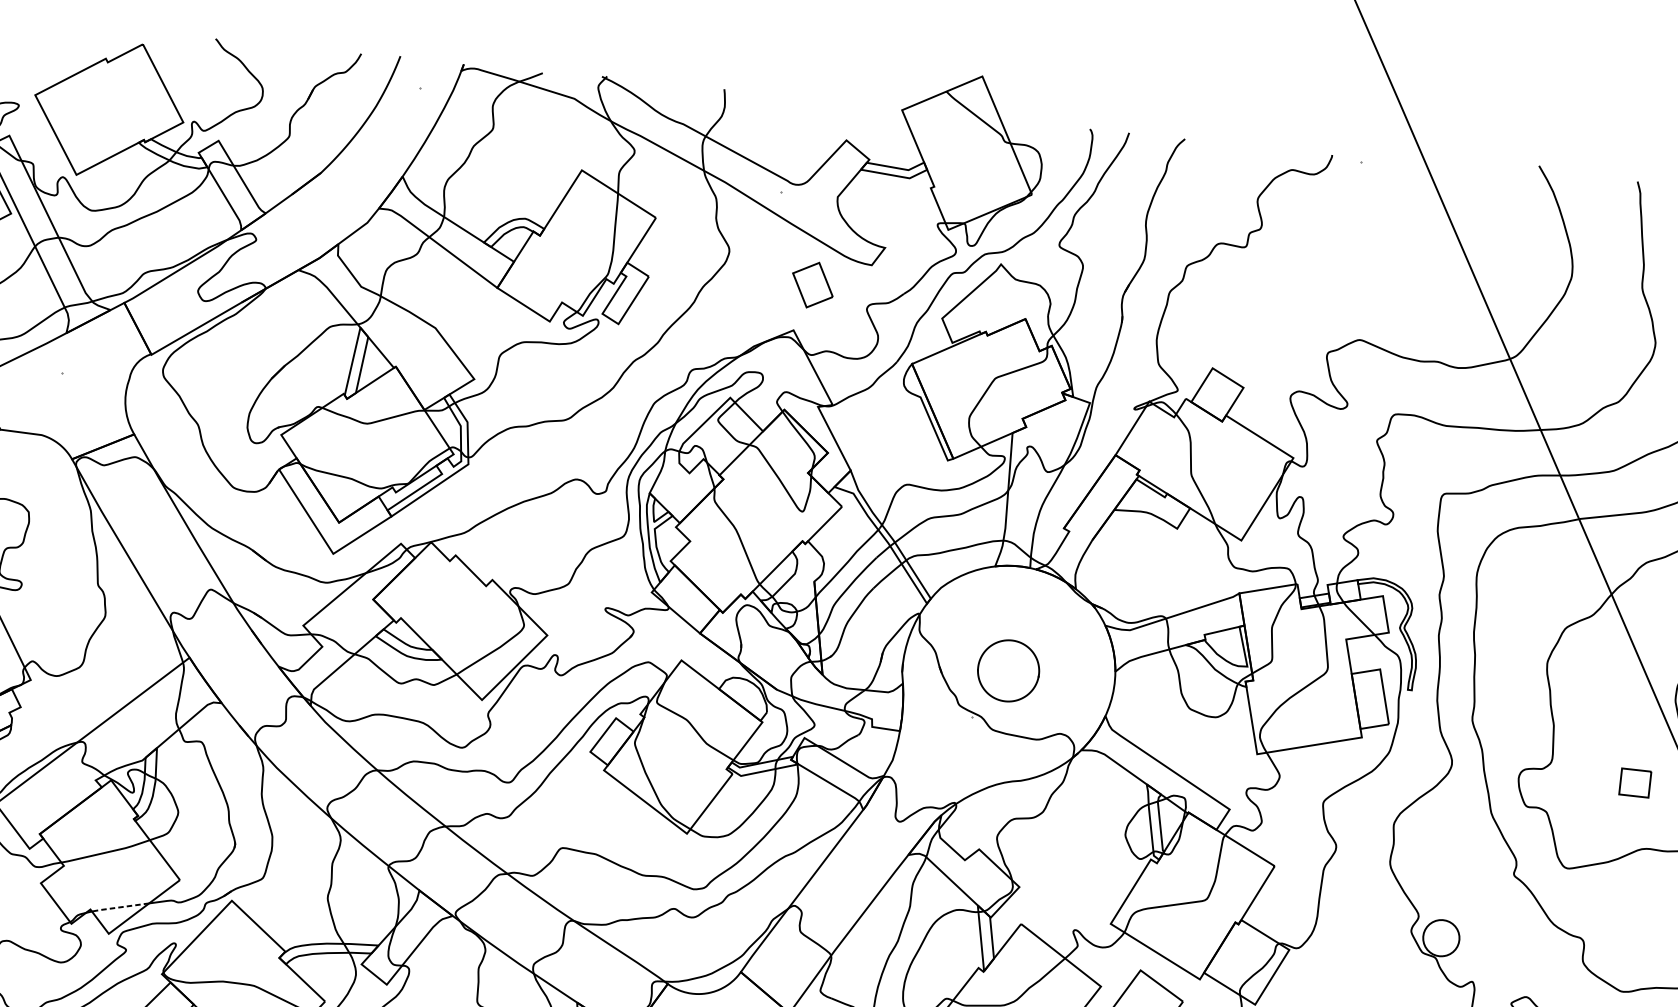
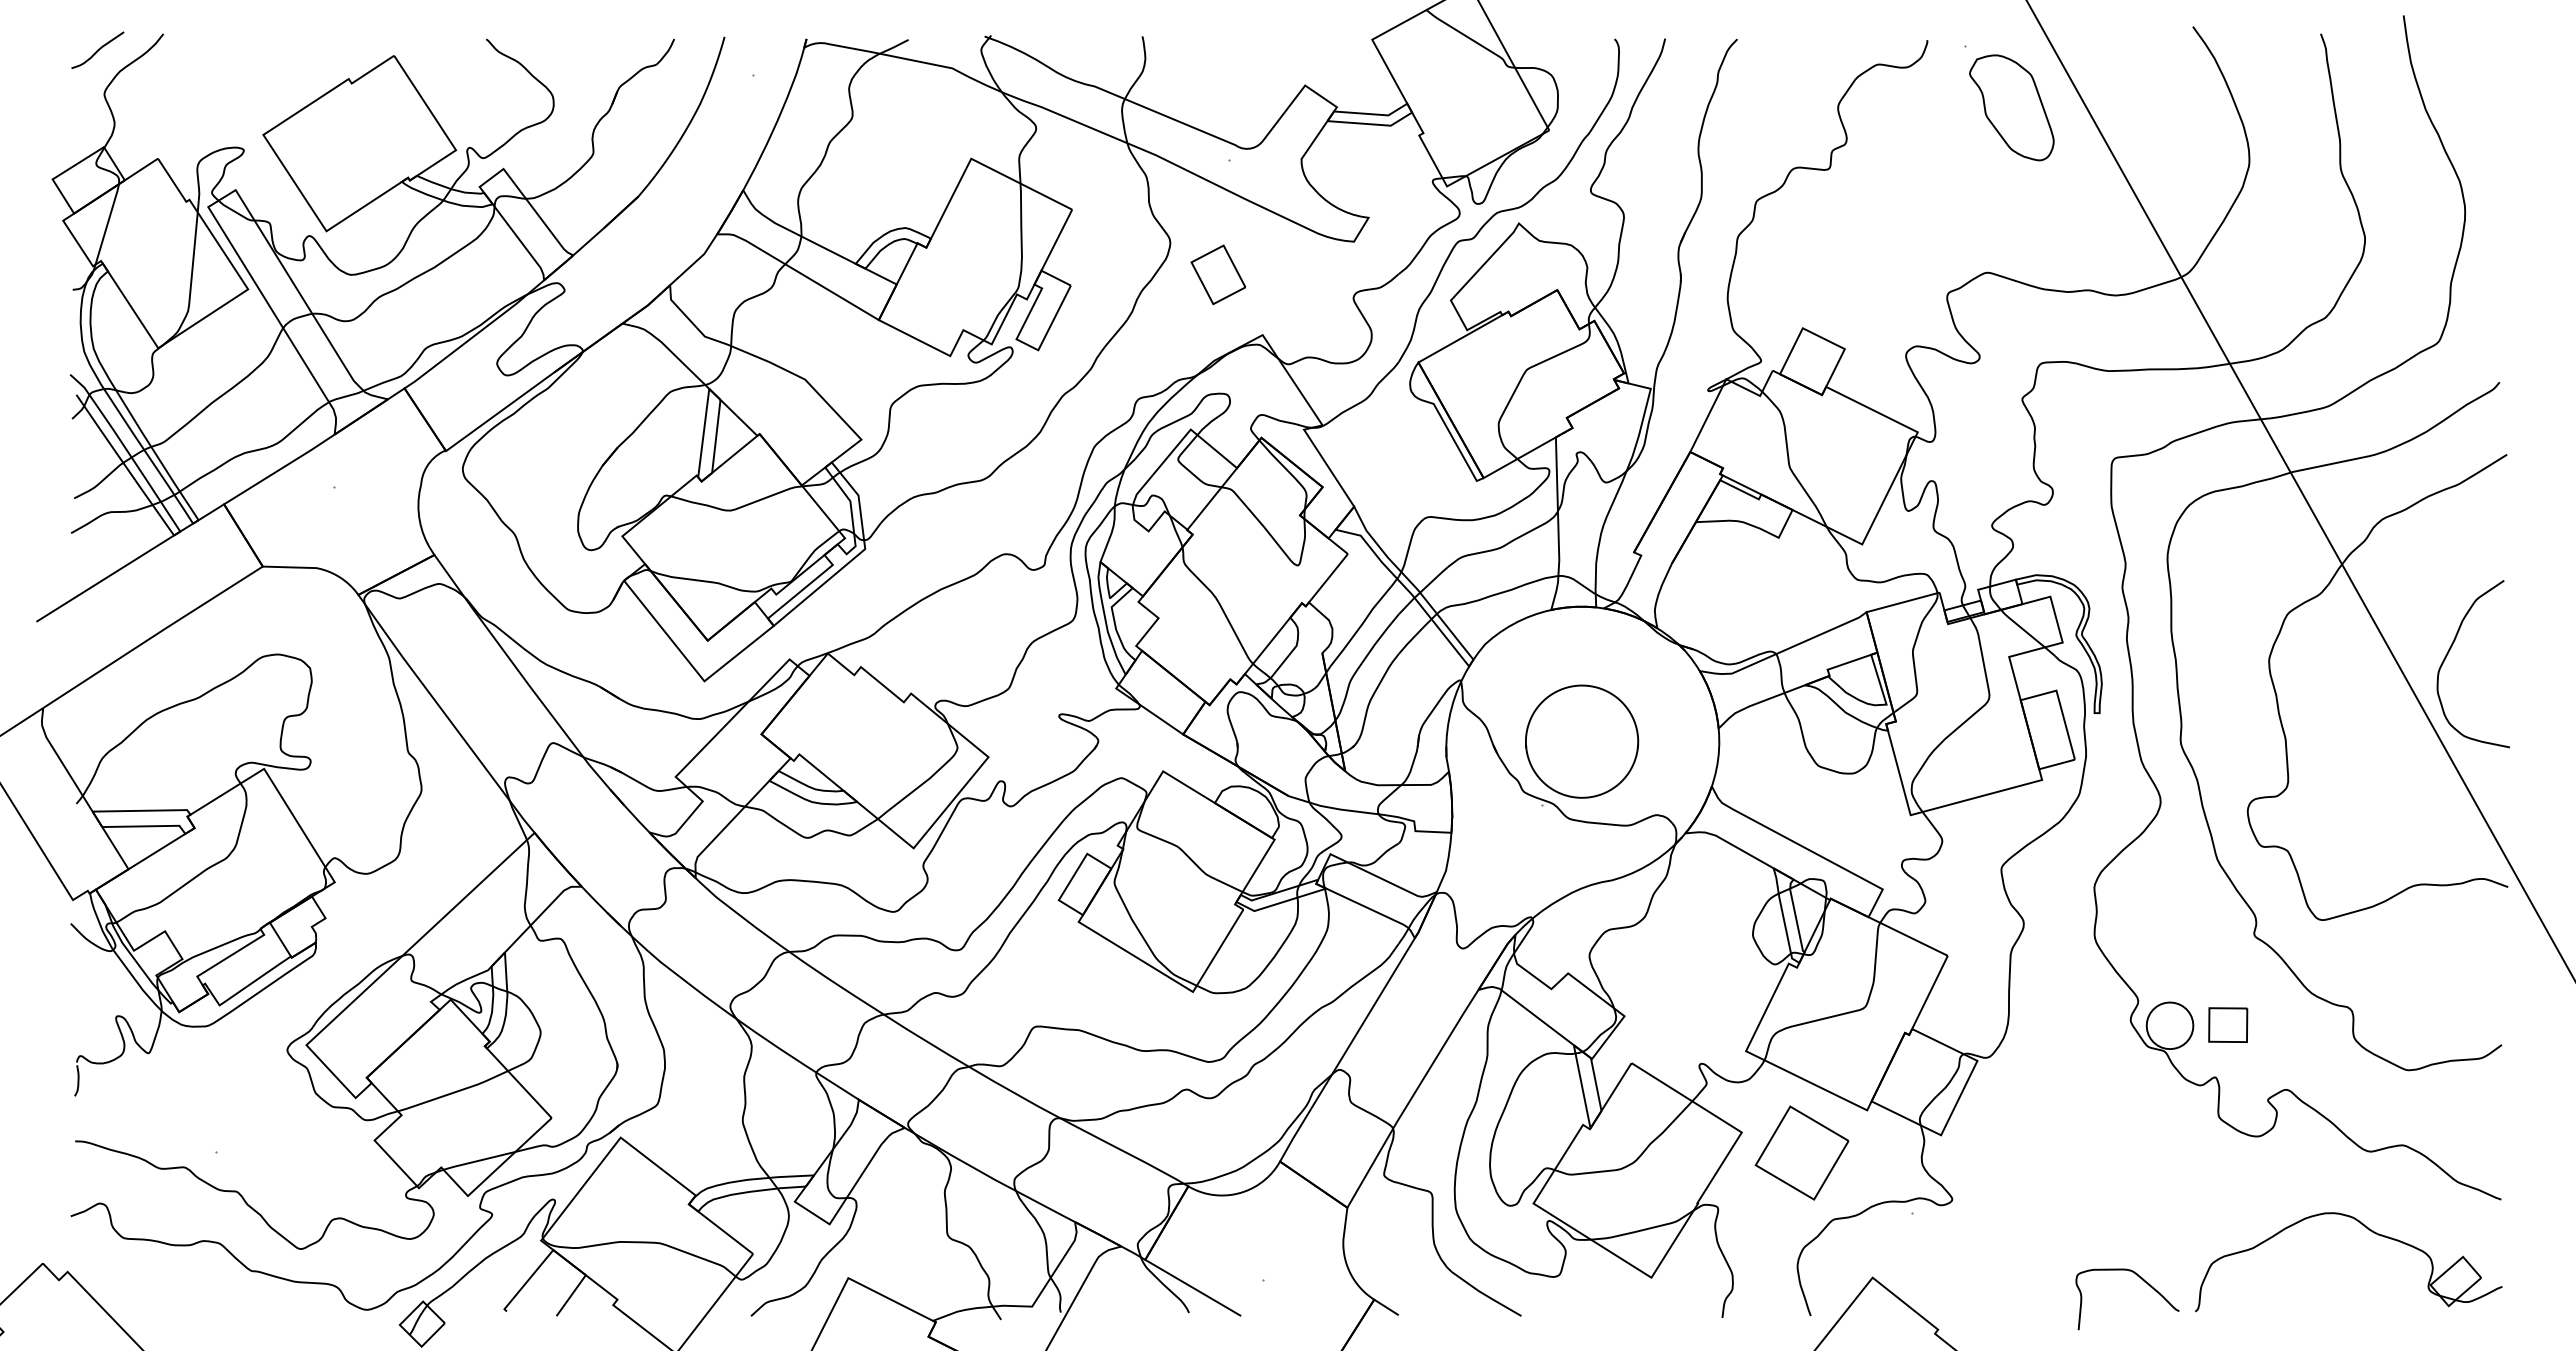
part: (1392, 213) -> (2011, 107), added
part: (813, 284) -> (1218, 274), moved
part: (1008, 670) -> (1582, 741), size x1.43
part: (1635, 782) -> (2228, 1024), moved
line: (119, 907) -> (478, 1160), dashed -> solid

